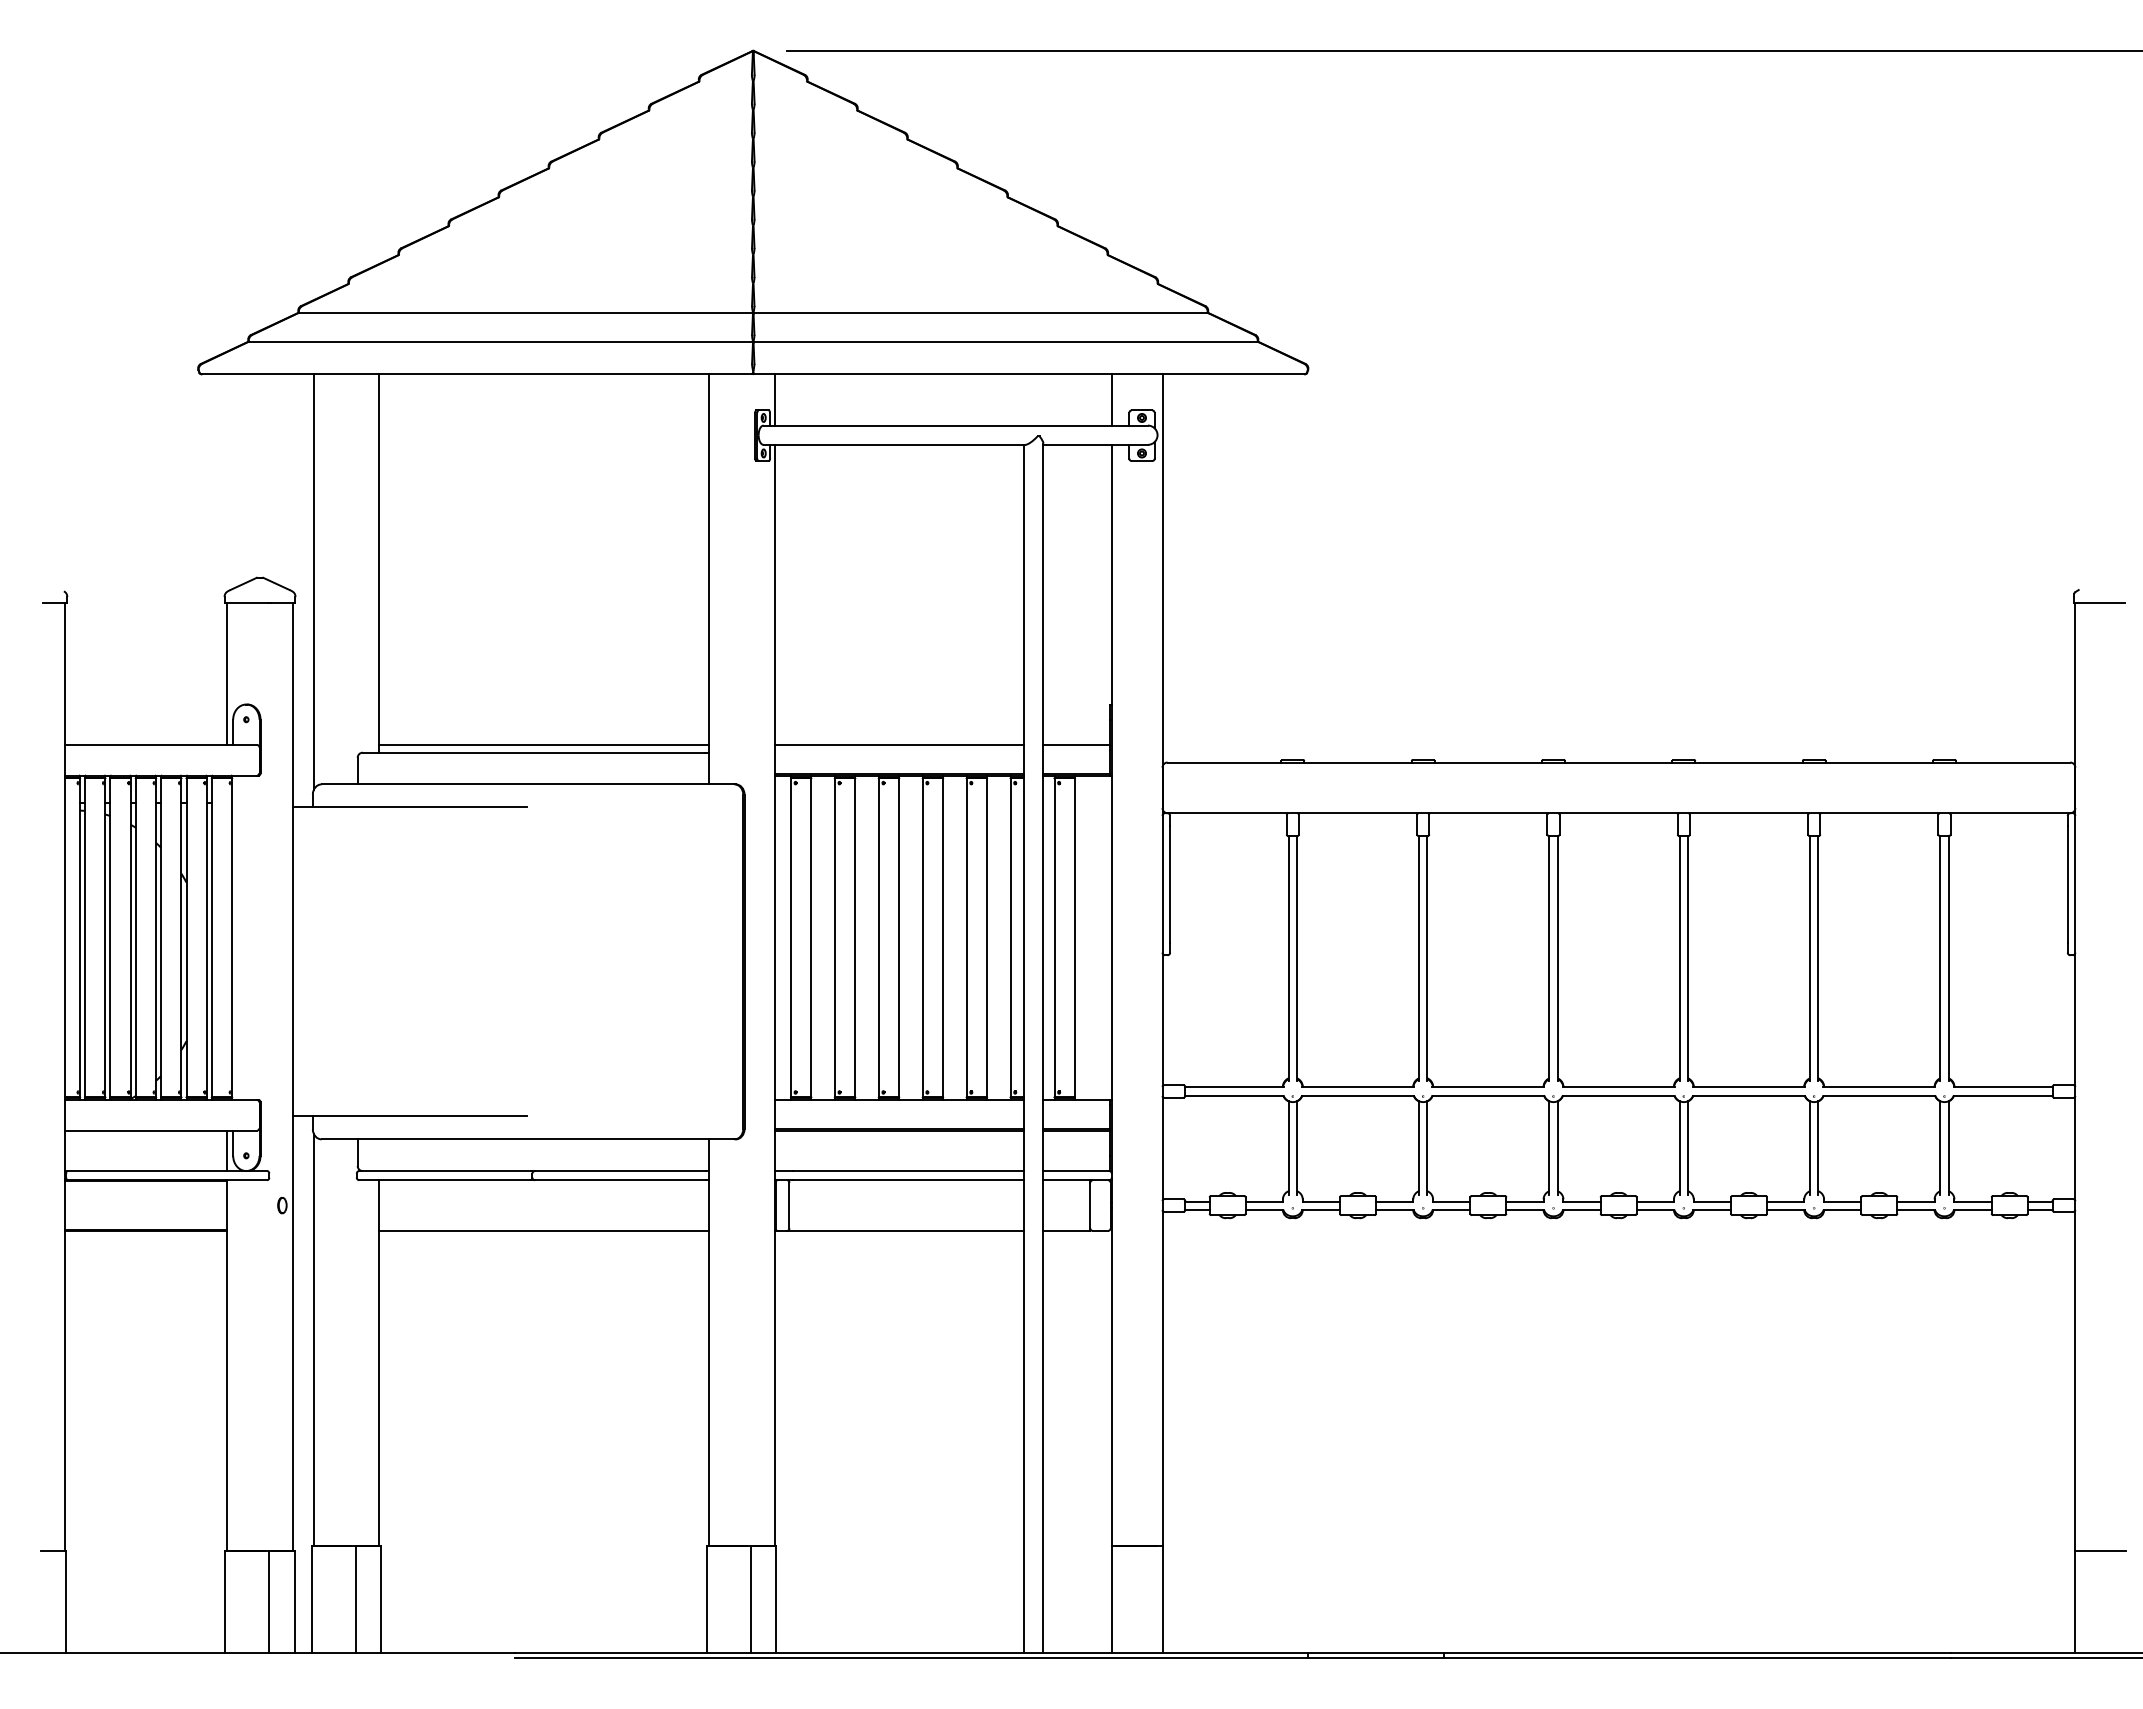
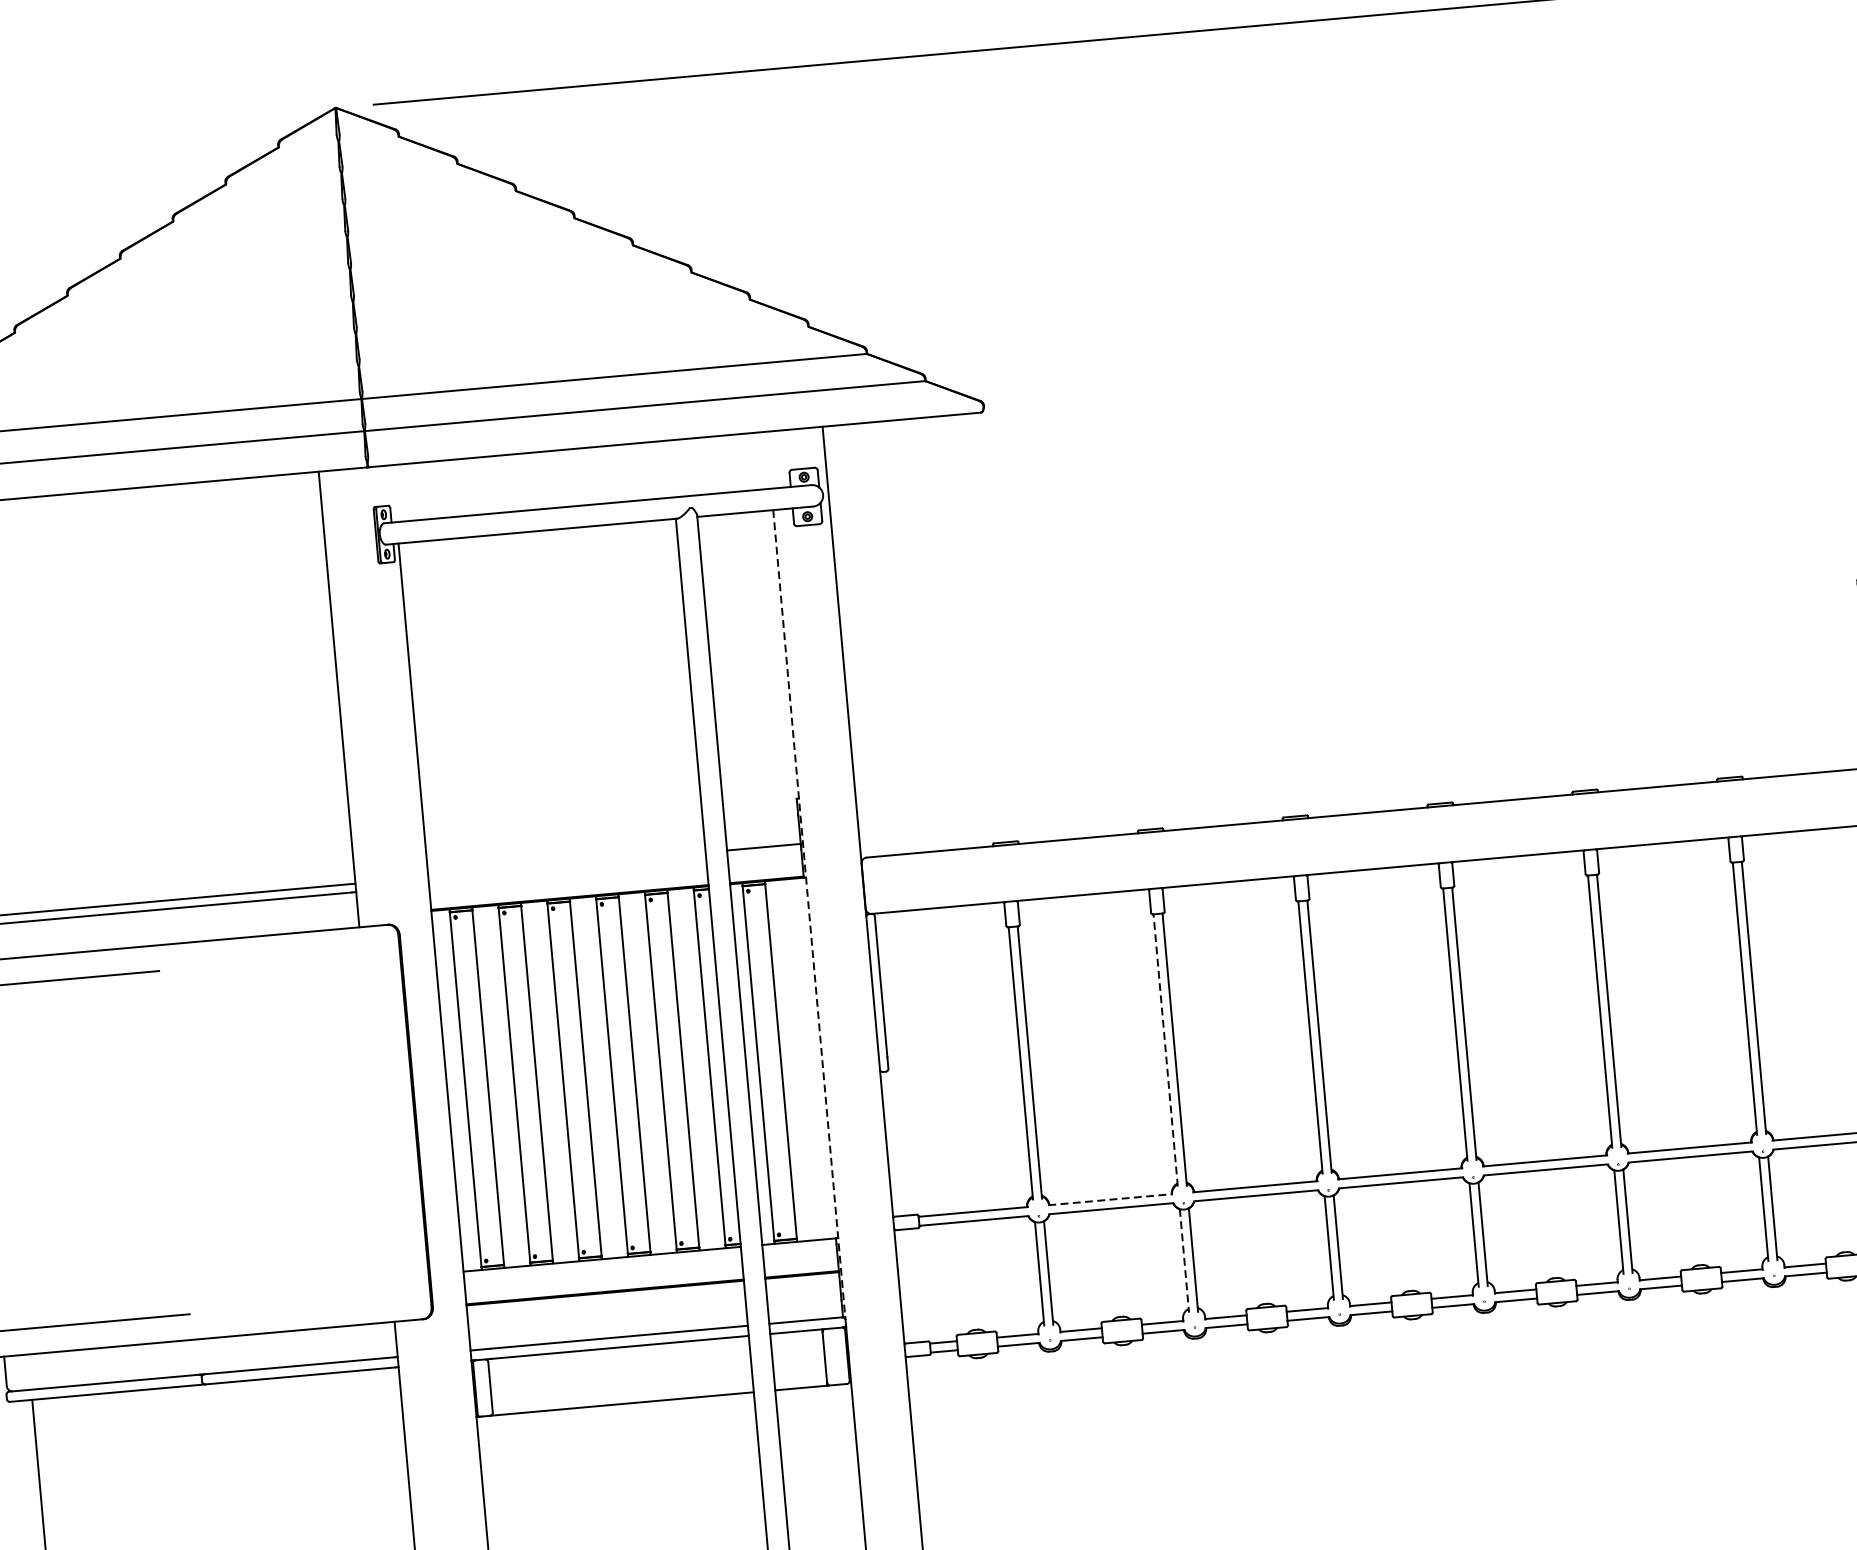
line: (774, 399) -> (393, 493), removed
line: (1111, 399) -> (768, 459), removed
line: (899, 745) -> (567, 865), removed
line: (1111, 809) -> (809, 915), solid -> dashed
line: (1419, 958) -> (1166, 1050), solid -> dashed
line: (1358, 1087) -> (1111, 1199), solid -> dashed
line: (1419, 1147) -> (1184, 1260), solid -> dashed
line: (544, 1230) -> (220, 1439), removed

